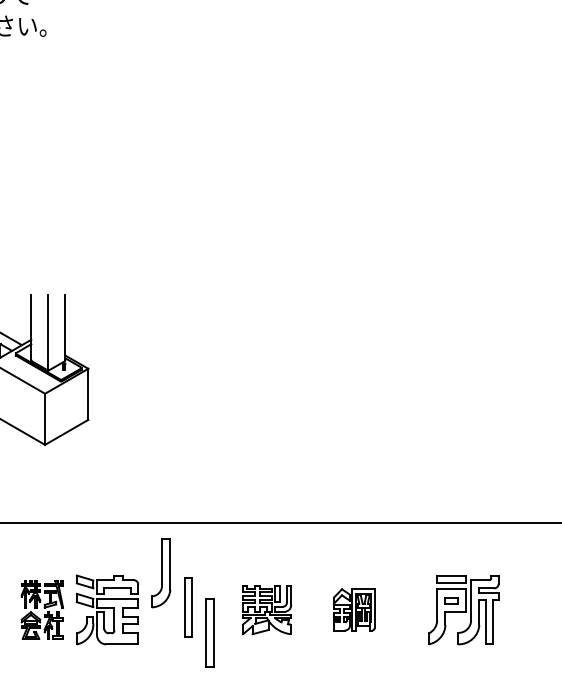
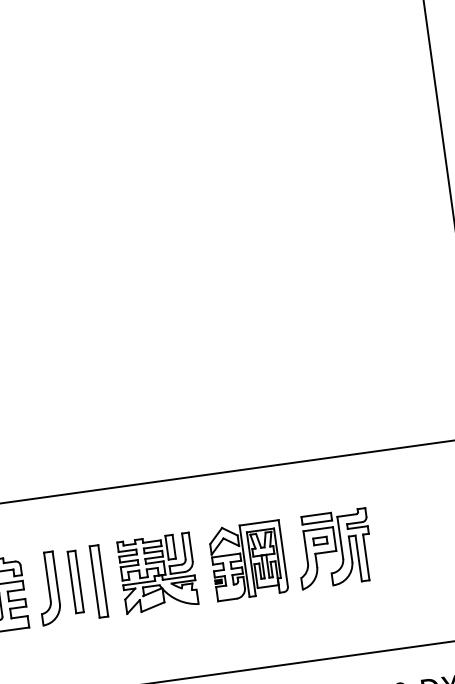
part: (161, 573) -> (48, 589), moved
part: (354, 609) -> (248, 560), size x1.67
part: (266, 610) -> (157, 573), size x1.43
part: (463, 610) -> (333, 549), moved
part: (209, 632) -> (98, 581), moved

